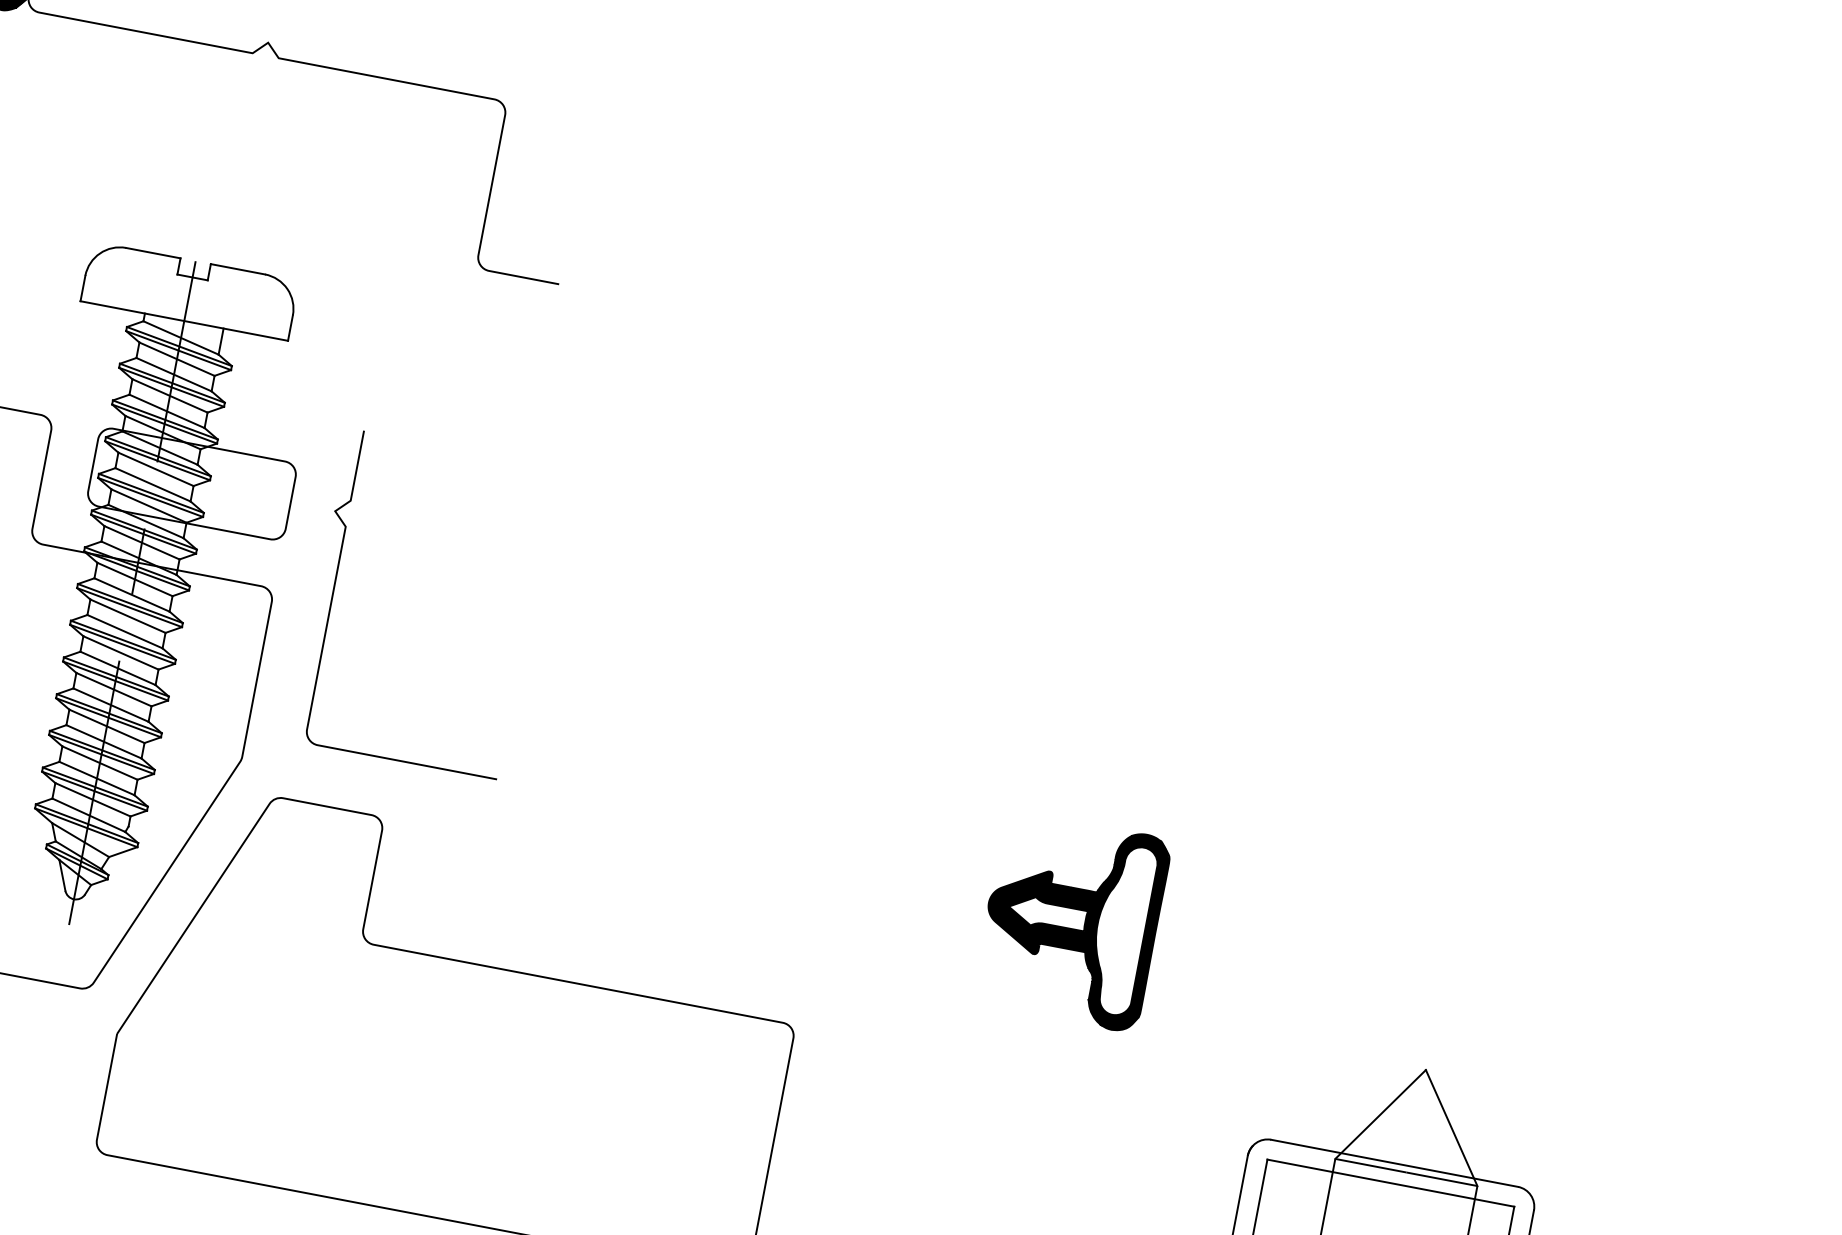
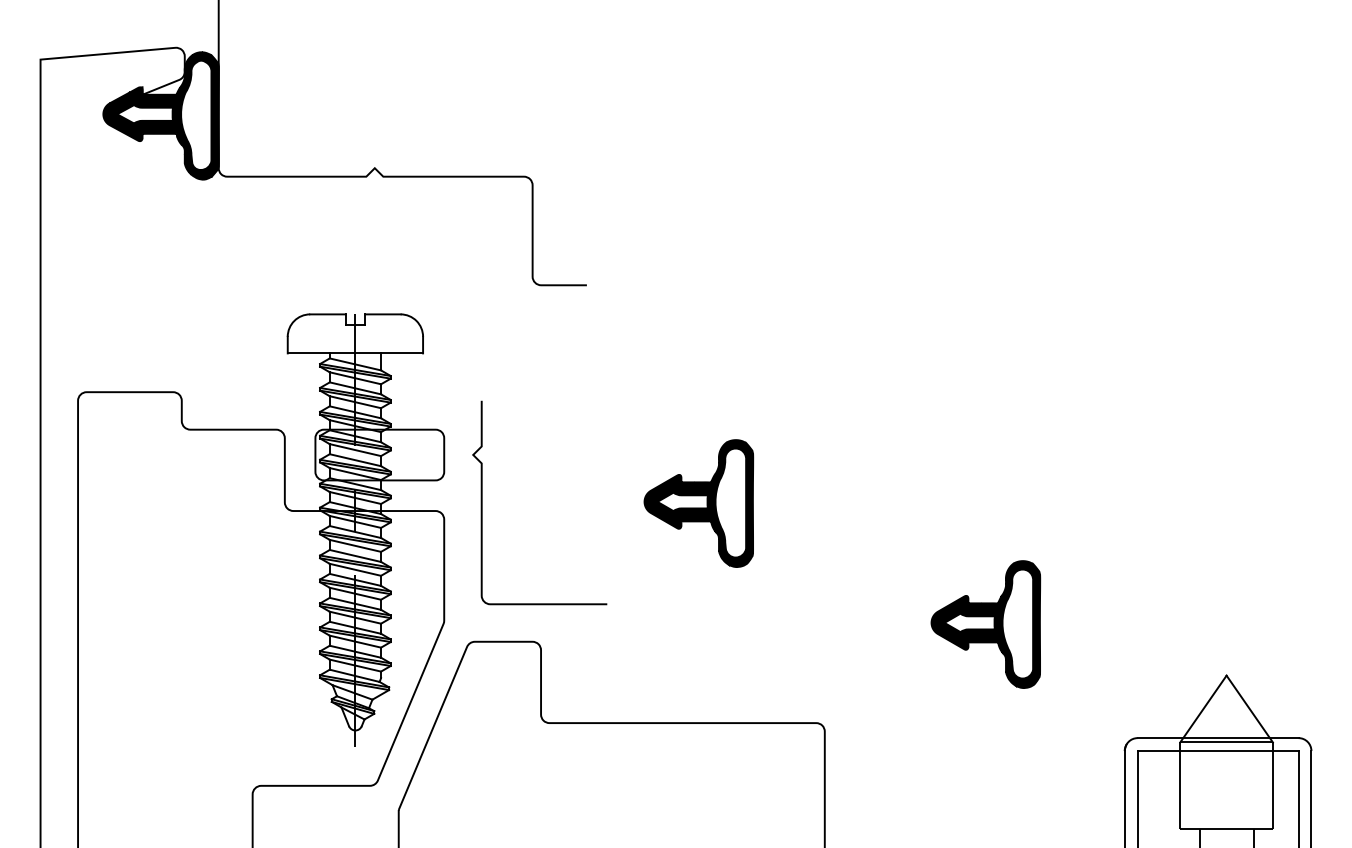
part: (666, 651) -> (698, 503), added

